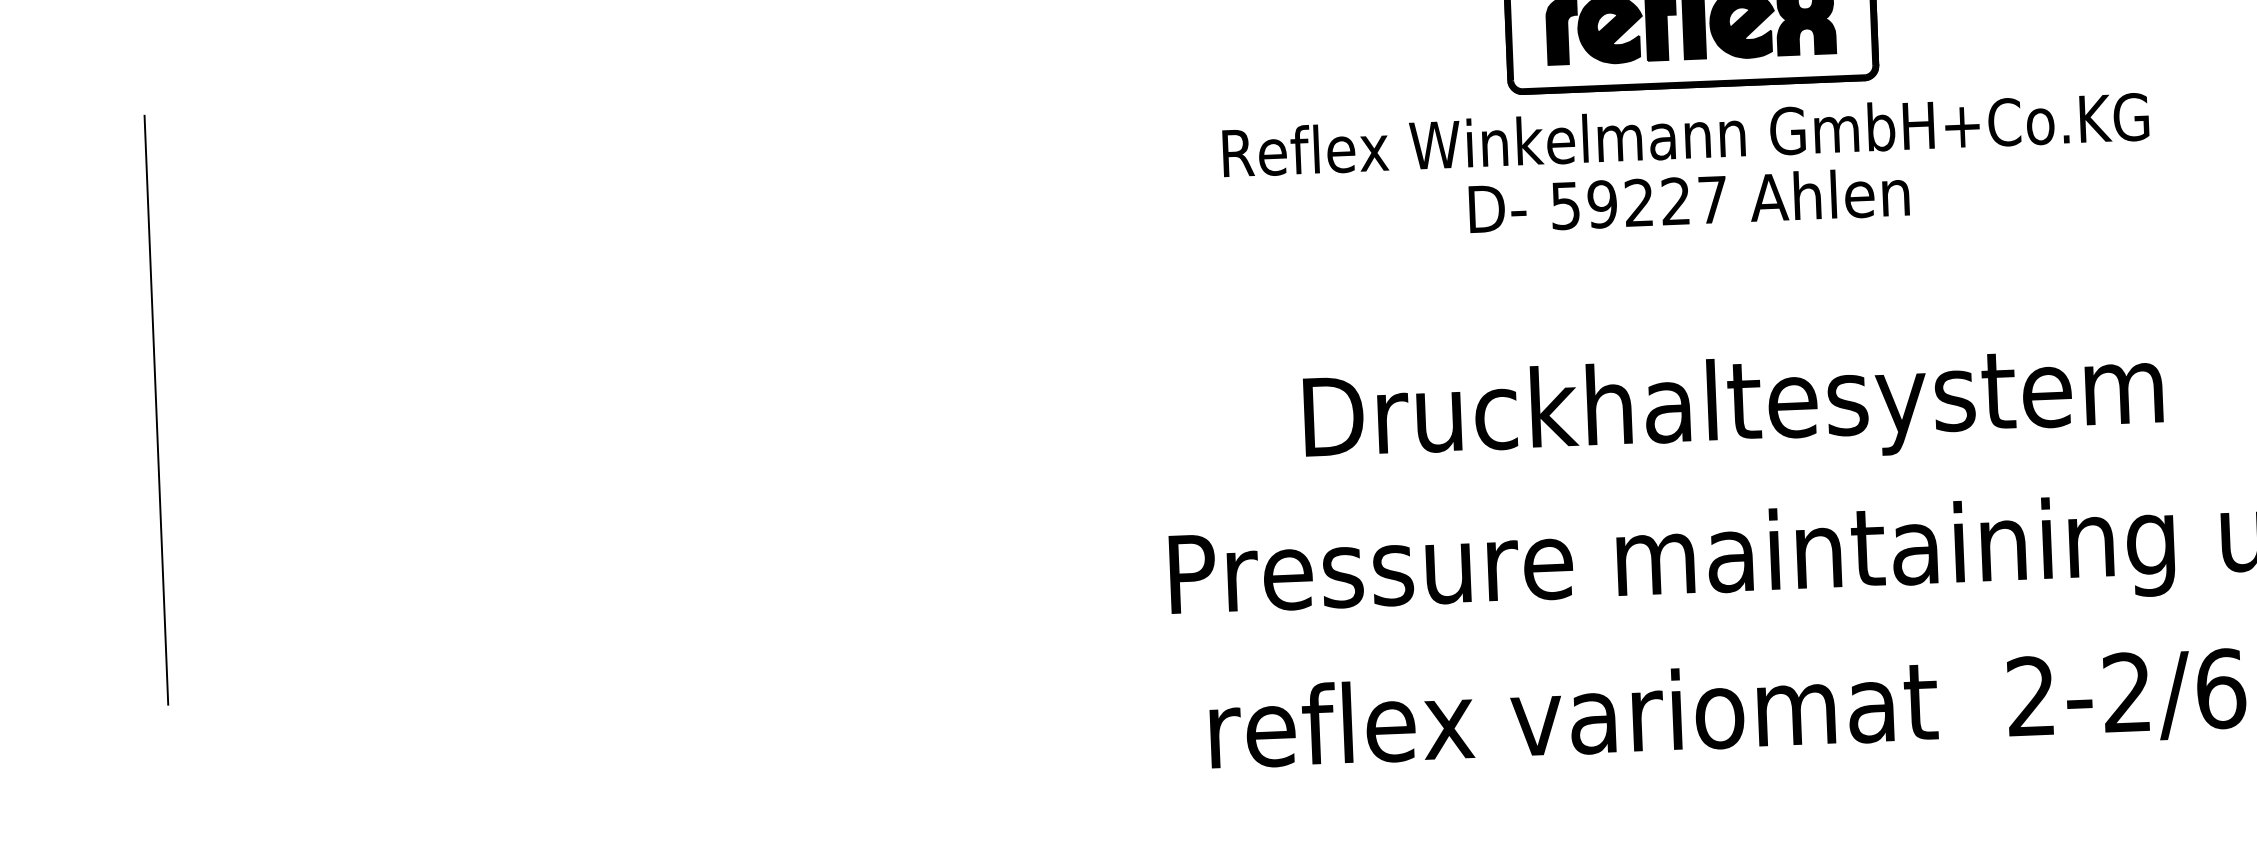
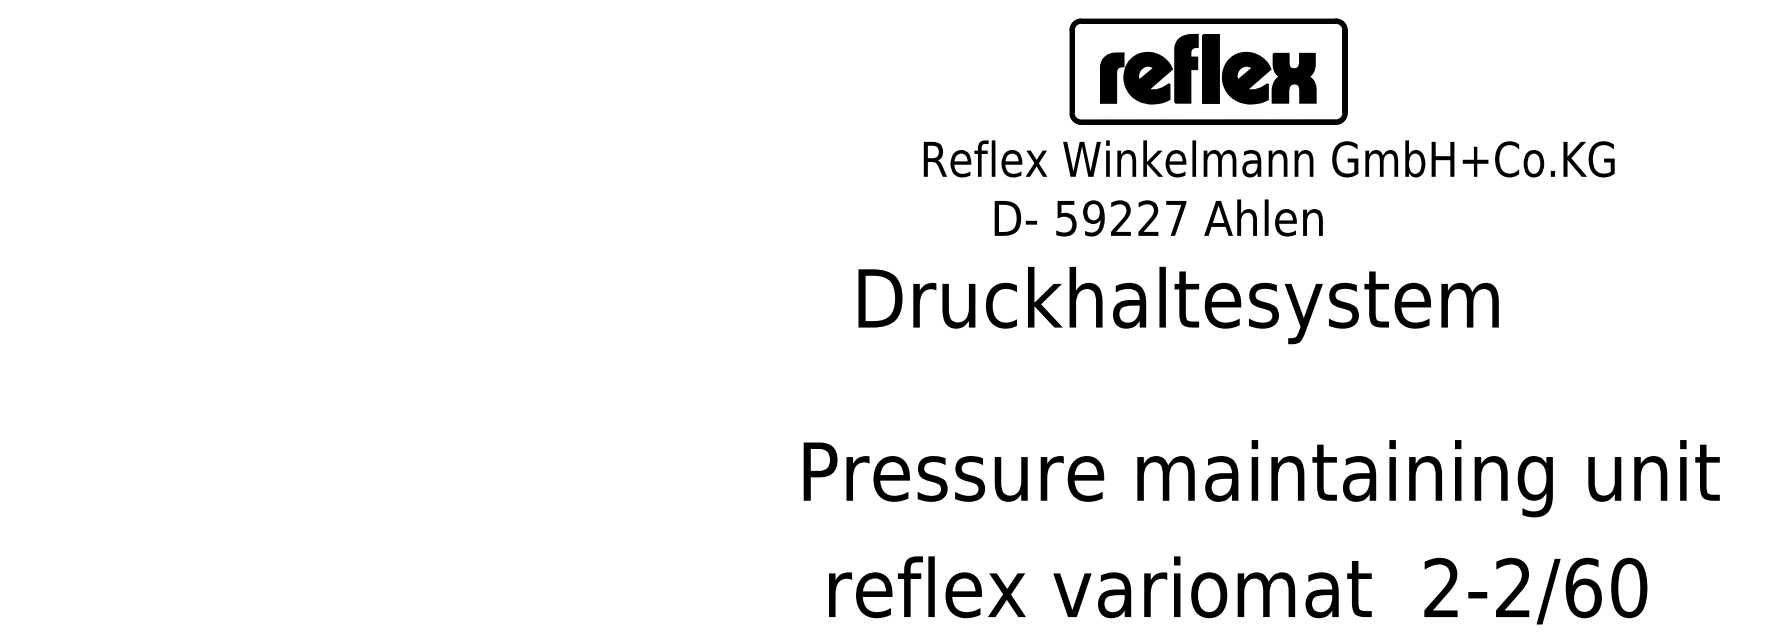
text: (1684, 134) -> (1268, 158), moved
text: (1688, 199) -> (1158, 217), moved
text: (1733, 409) -> (1178, 305), moved
line: (156, 410) -> (53, 318), removed

